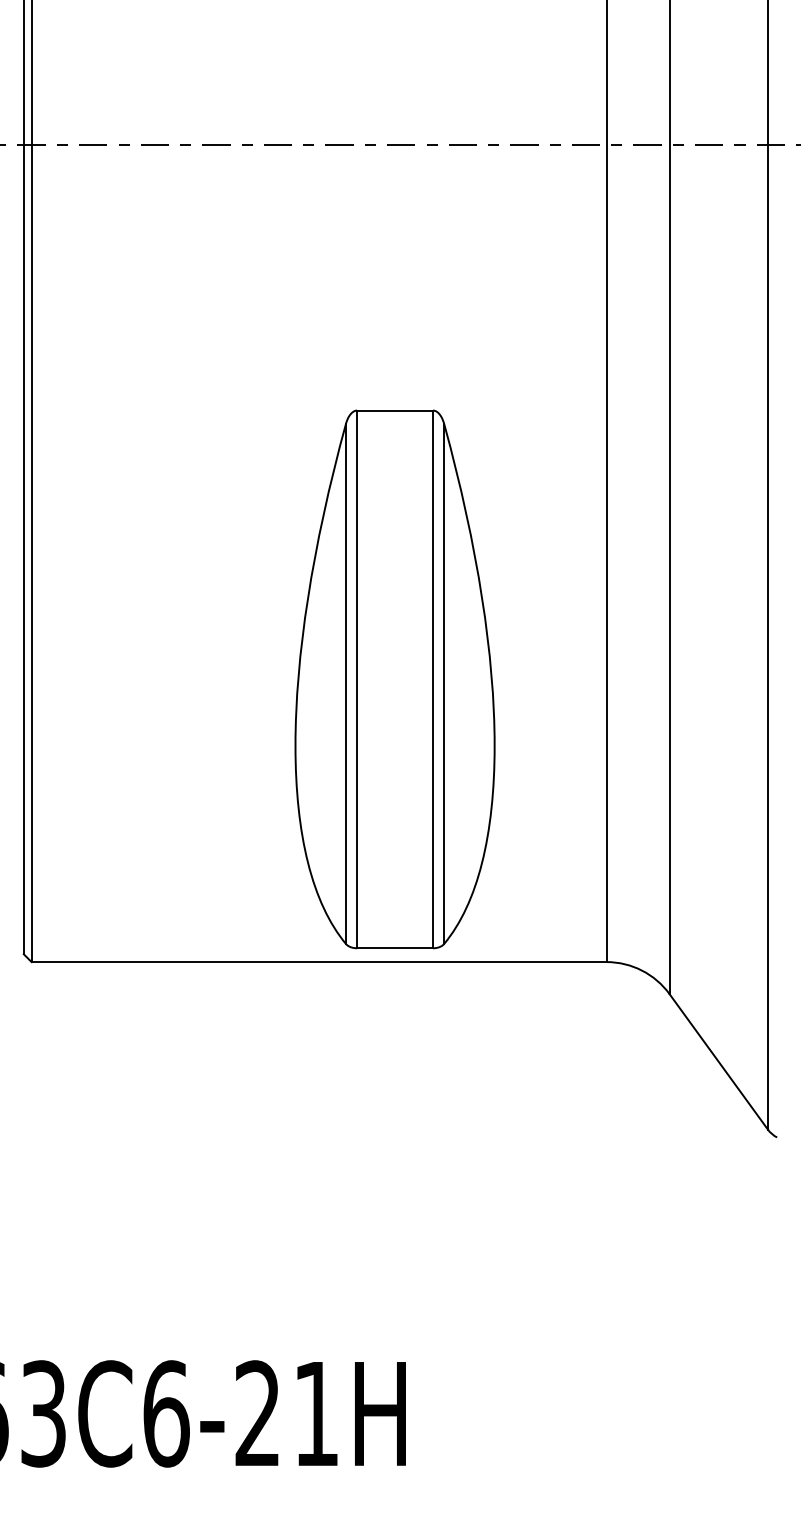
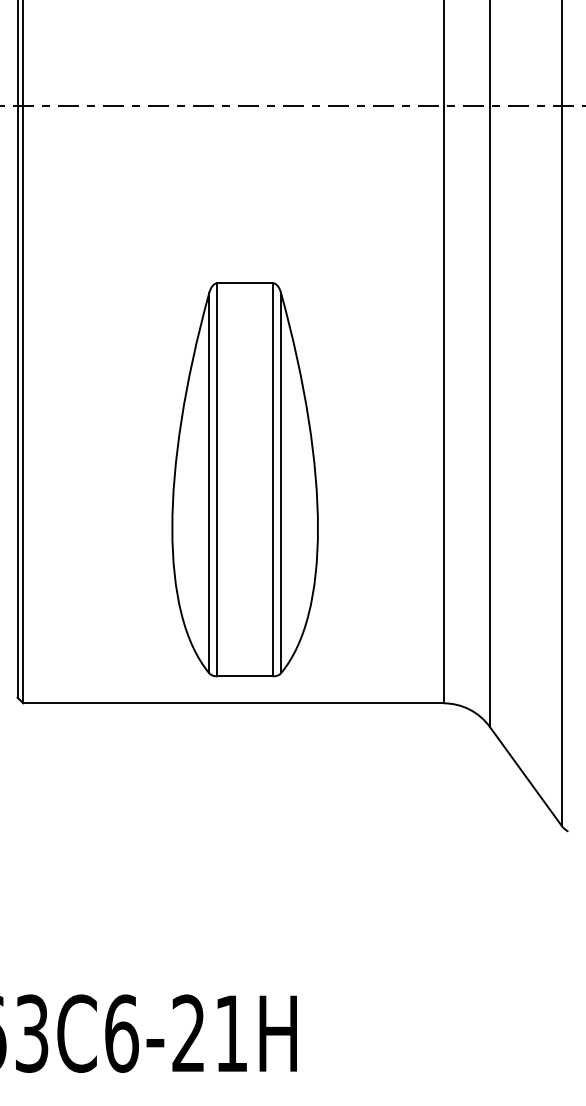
part: (394, 679) -> (244, 479), moved

